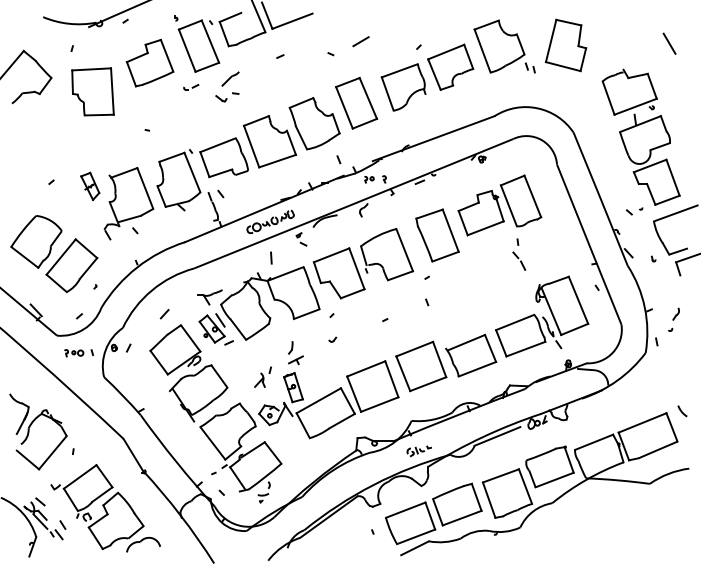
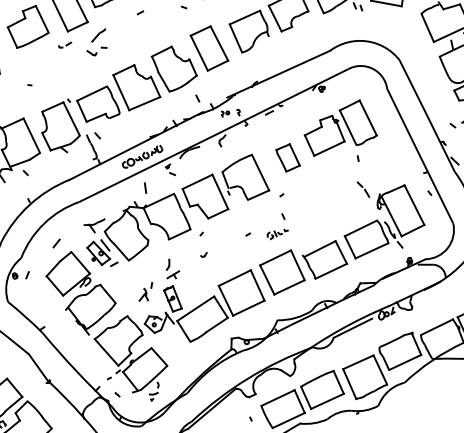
part: (437, 235) -> (288, 157), size x0.6
part: (519, 260) -> (363, 189), moved
part: (418, 451) -> (277, 234), moved

